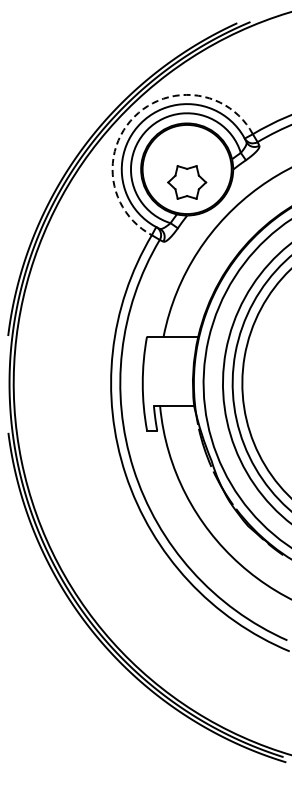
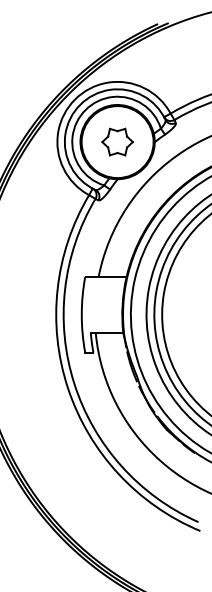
arc: (134, 116) -> (75, 99), dashed -> solid
part: (187, 182) -> (117, 142), moved

